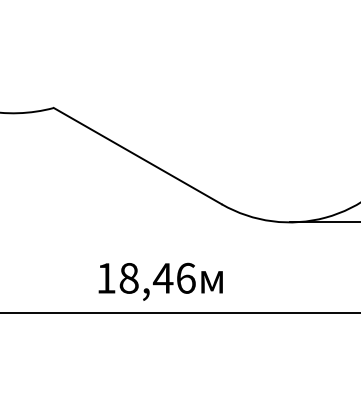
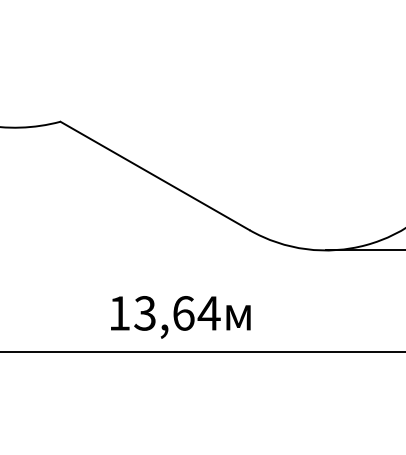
text: (157, 278) -> (177, 313), 18,46 -> 13,64

